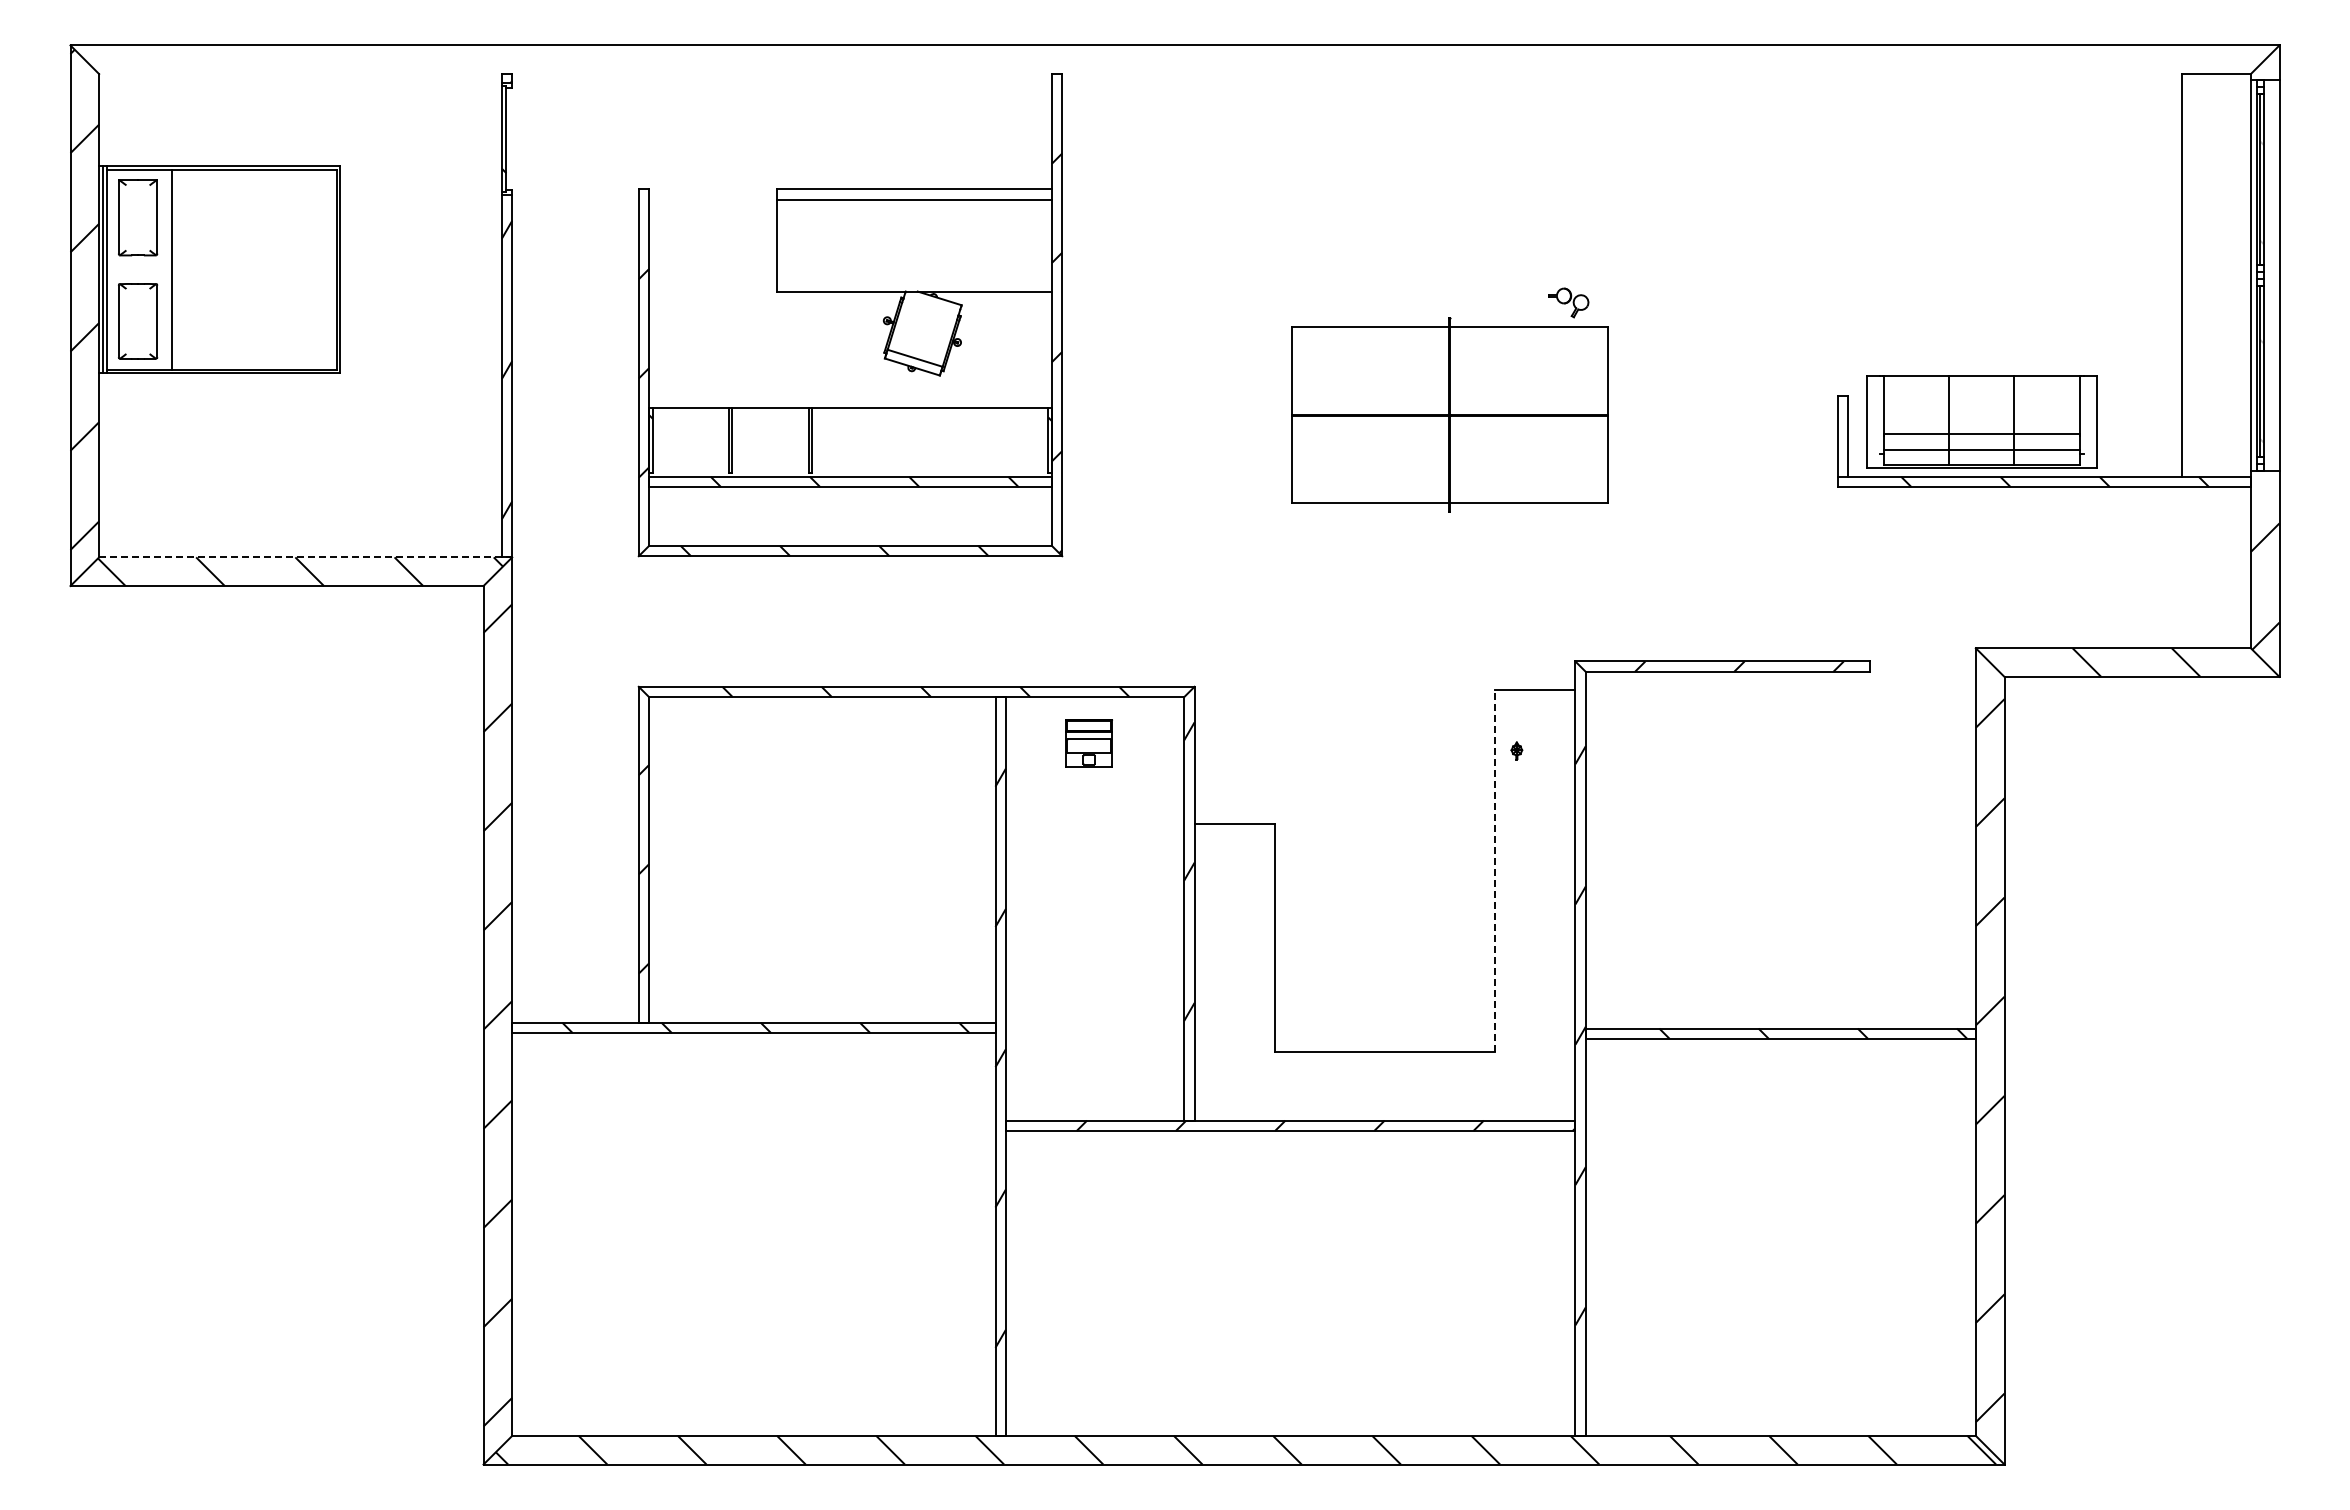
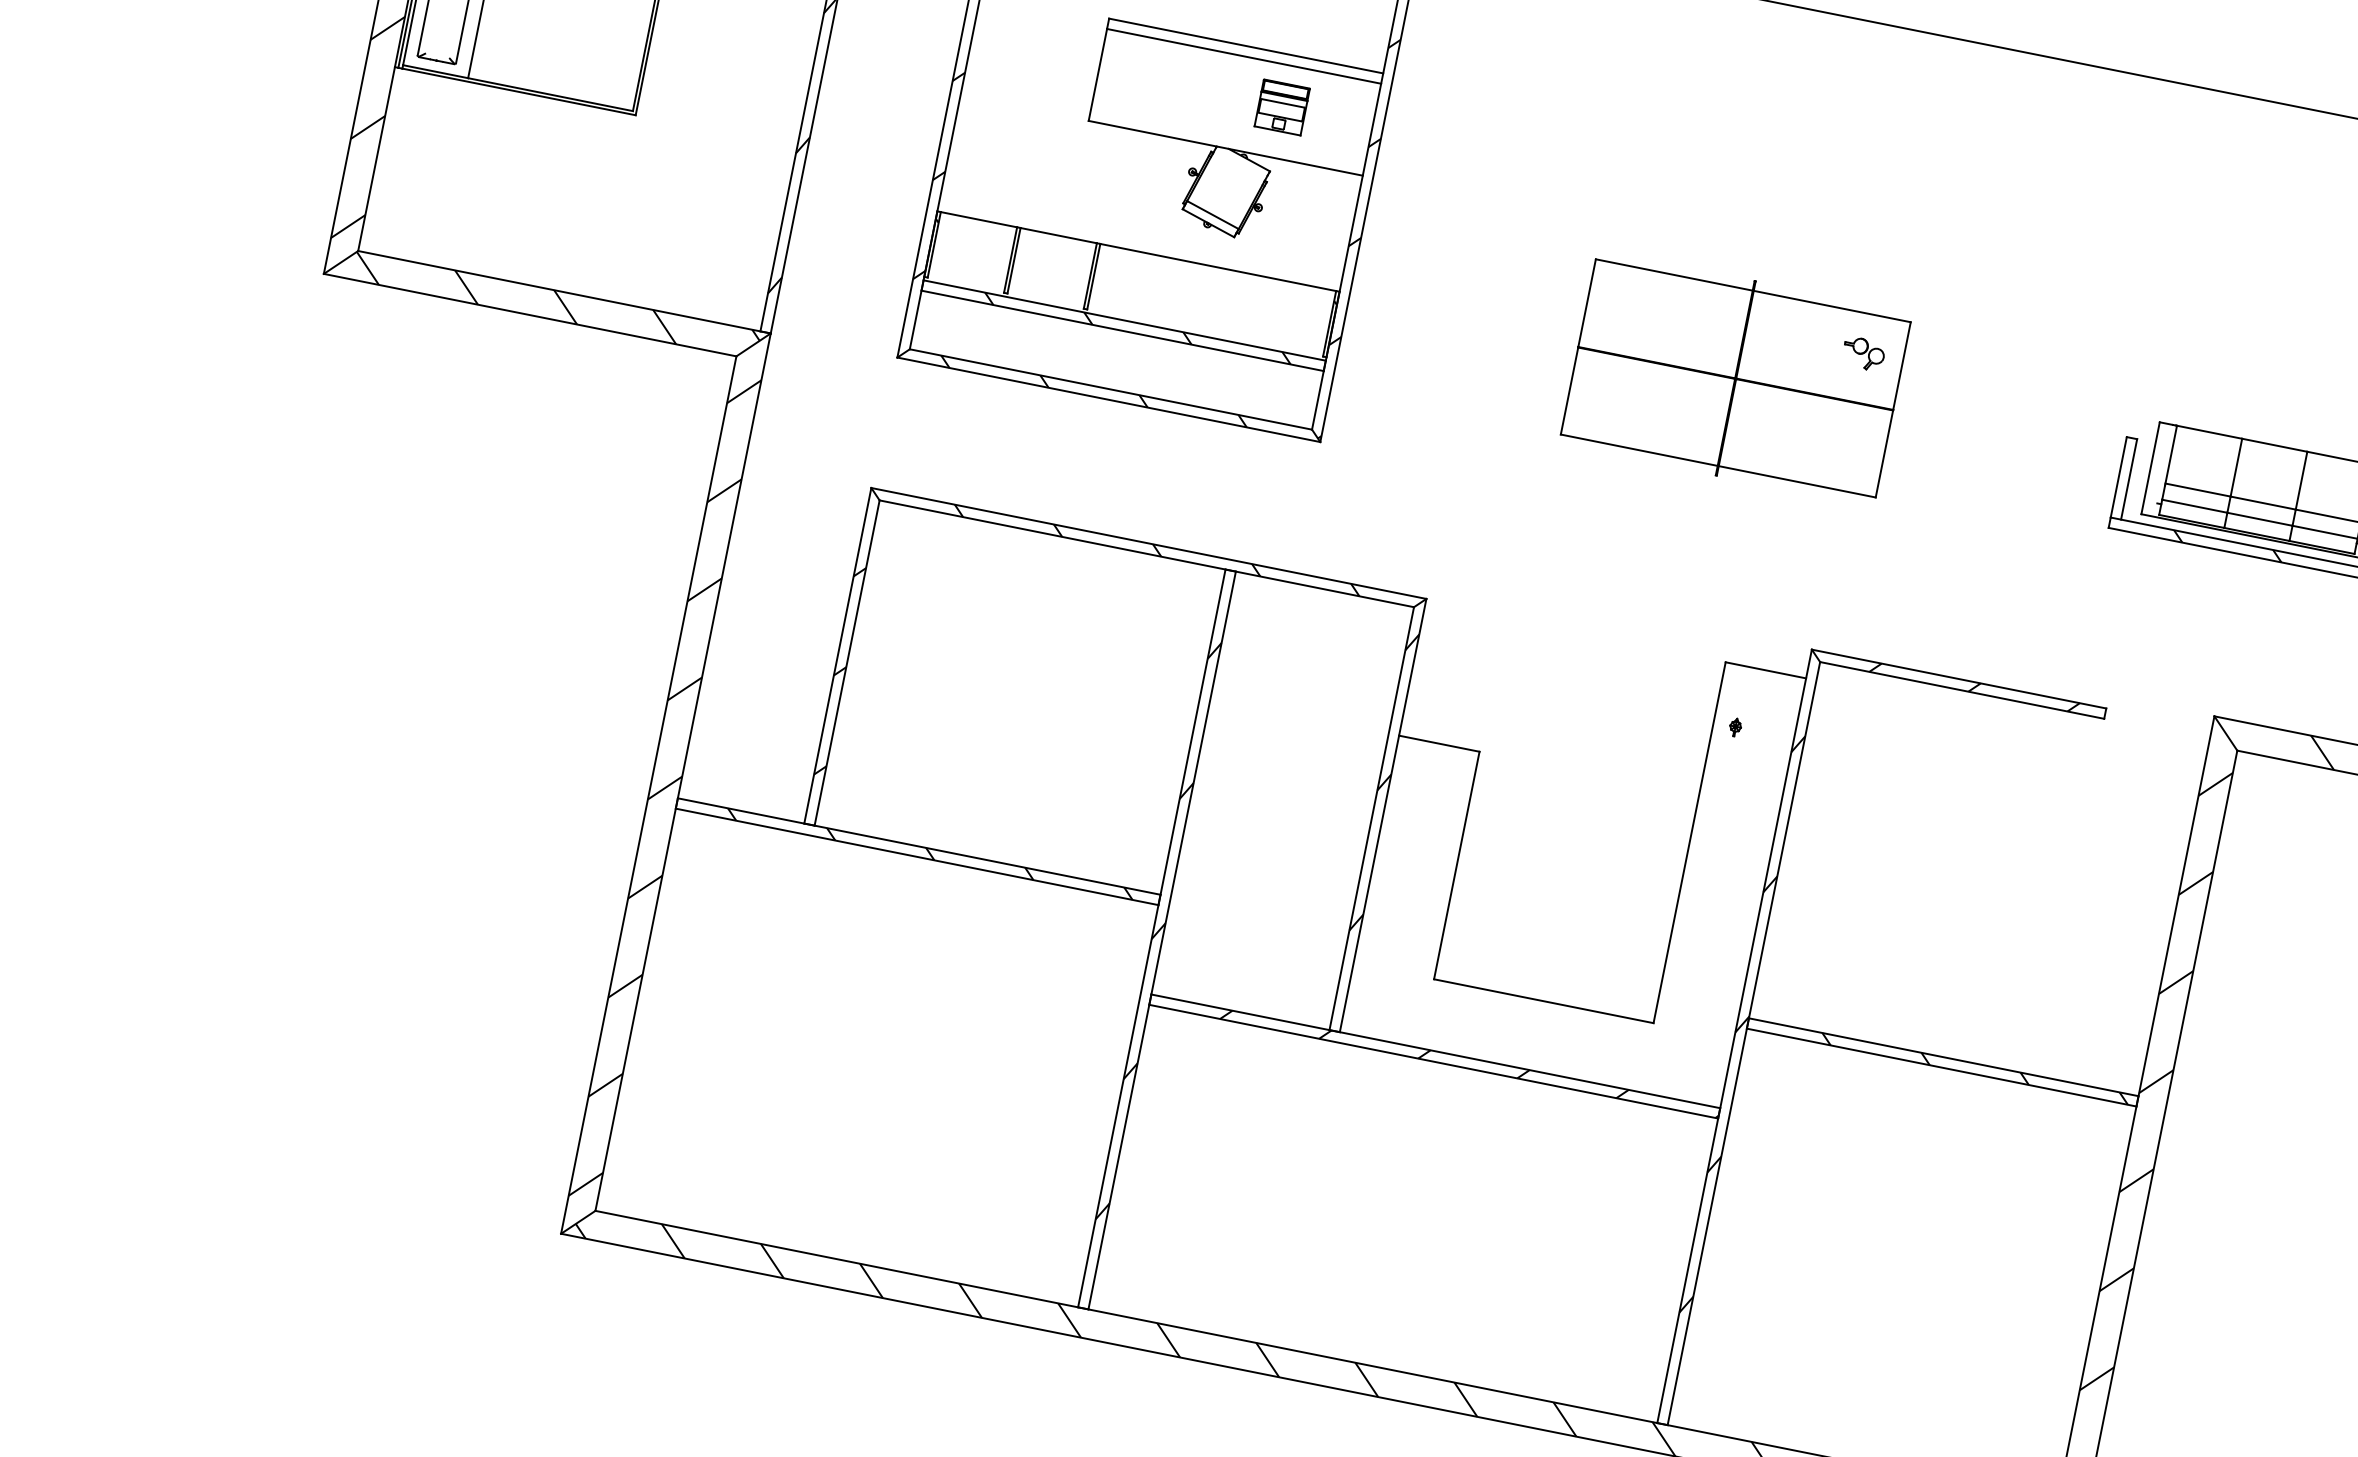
part: (1568, 302) -> (1863, 353), moved
line: (305, 557) -> (564, 292), dashed -> solid
part: (1088, 743) -> (1281, 107), moved
line: (1494, 870) -> (1689, 842), dashed -> solid

